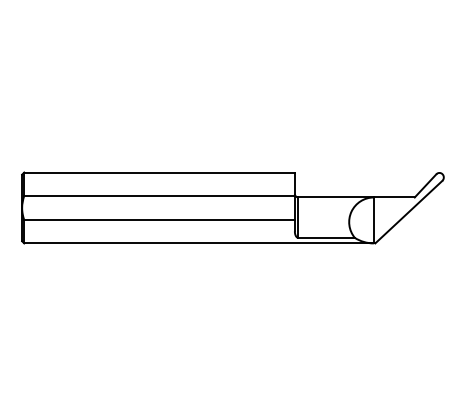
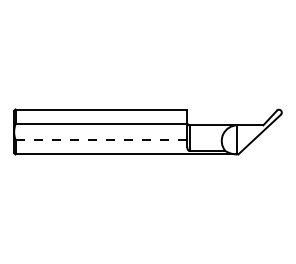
line: (159, 219) -> (101, 139), solid -> dashed

